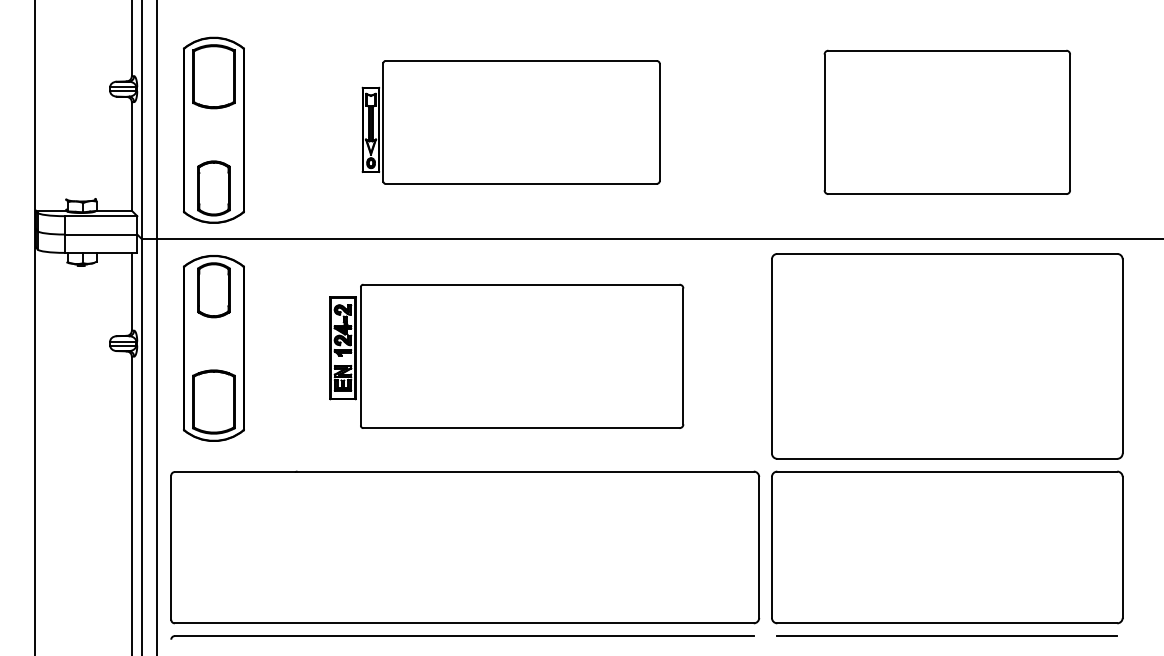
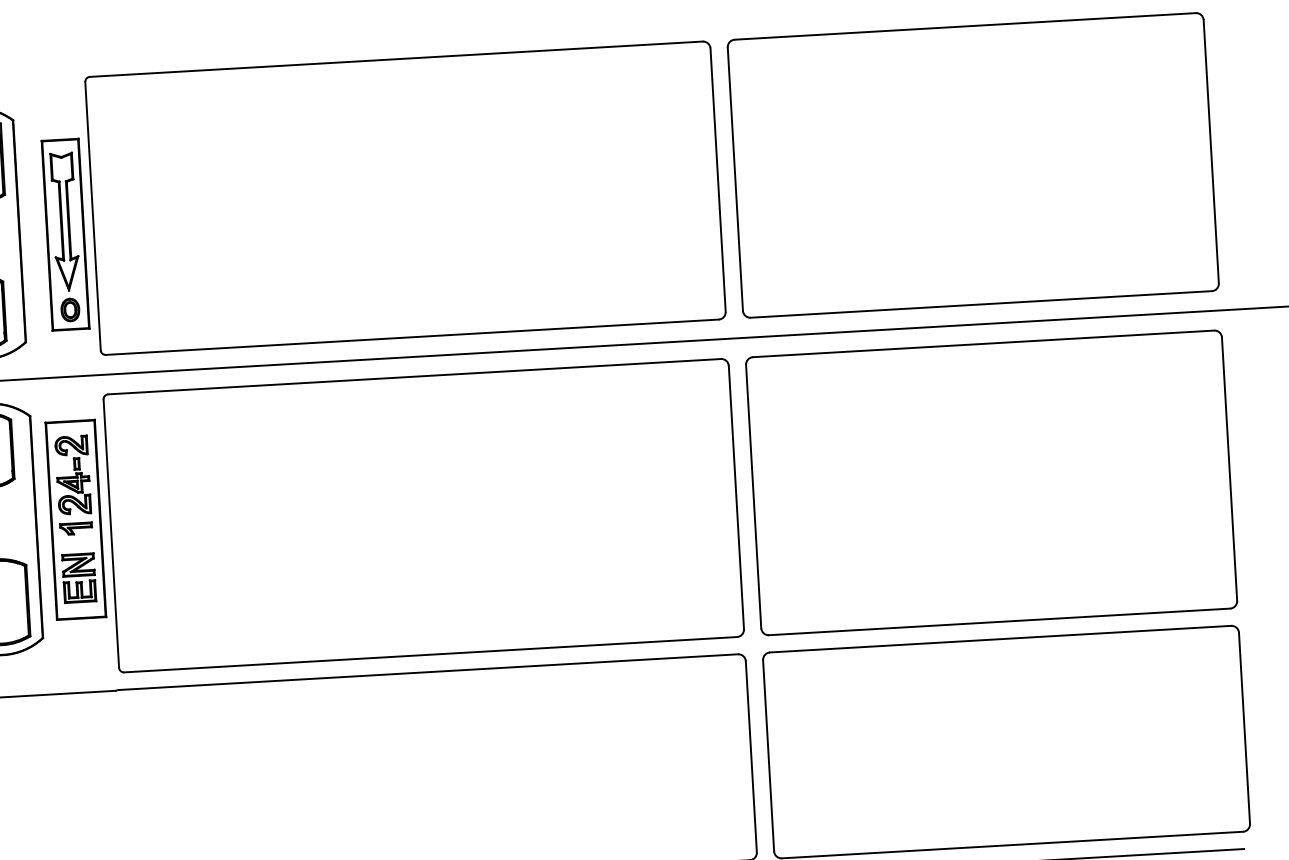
part: (510, 122) -> (380, 199), size x1.67
part: (947, 122) -> (973, 165), size x1.43
part: (506, 356) -> (393, 517), size x1.43

